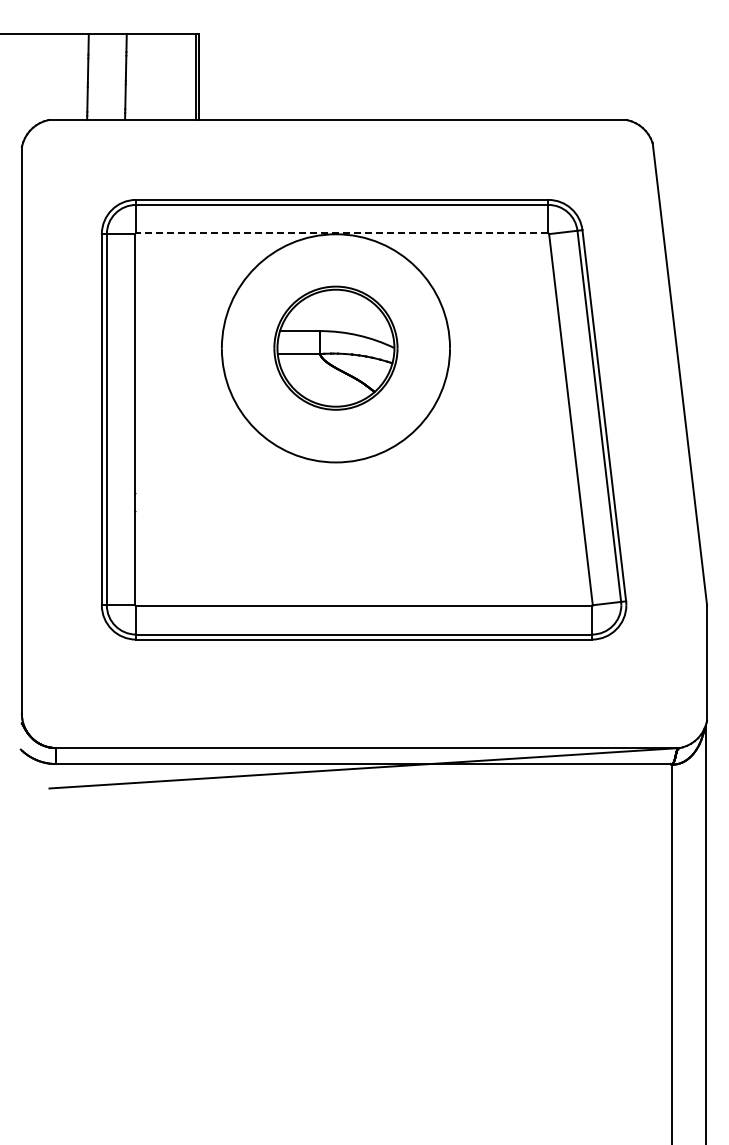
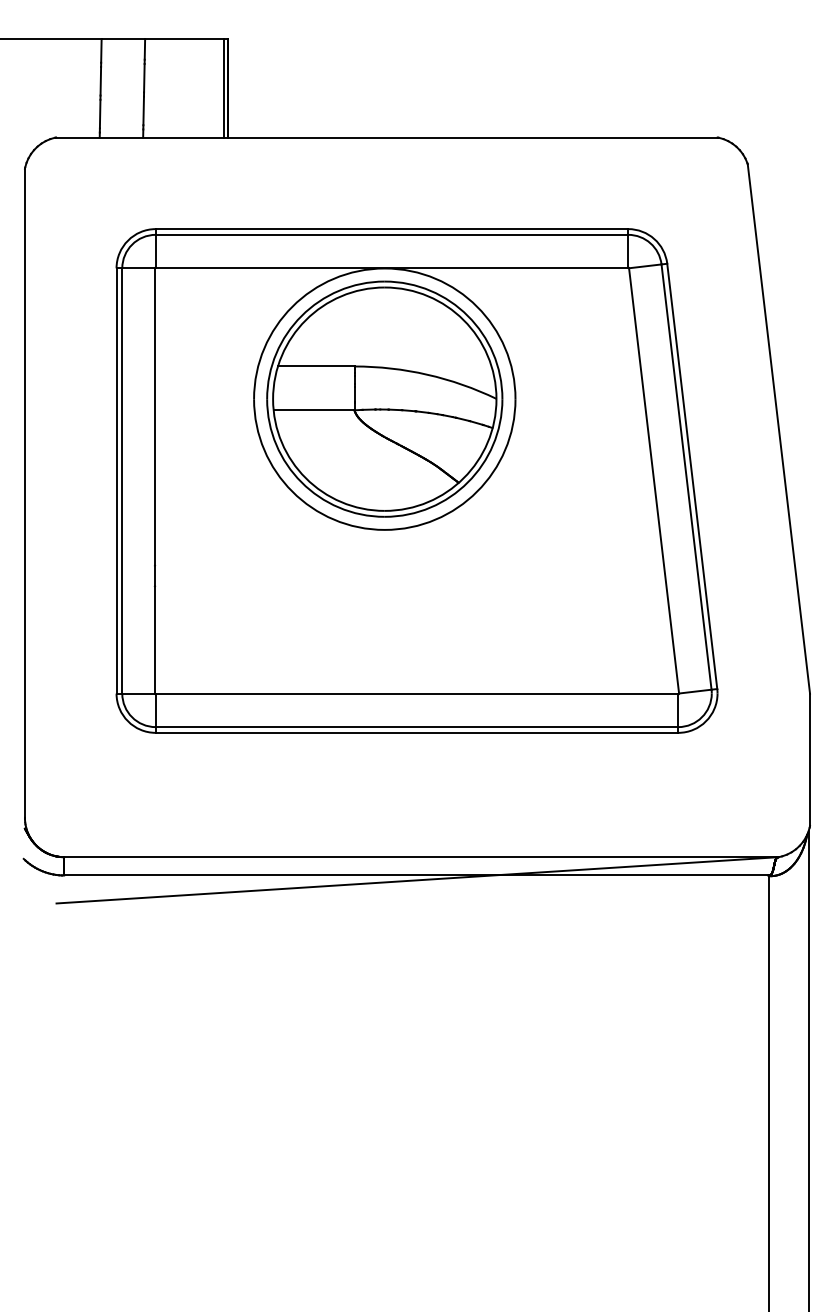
line: (341, 233) -> (391, 267), dashed -> solid
part: (335, 347) -> (384, 398), size x1.67

